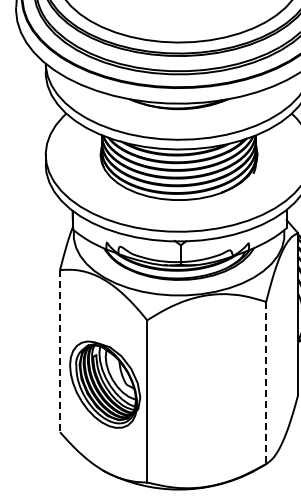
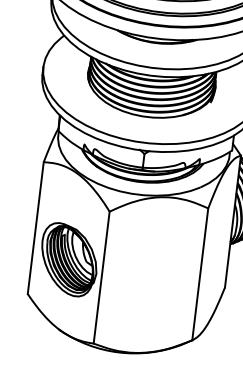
line: (60, 351) -> (36, 228), dashed -> solid
line: (266, 383) -> (200, 274), dashed -> solid

